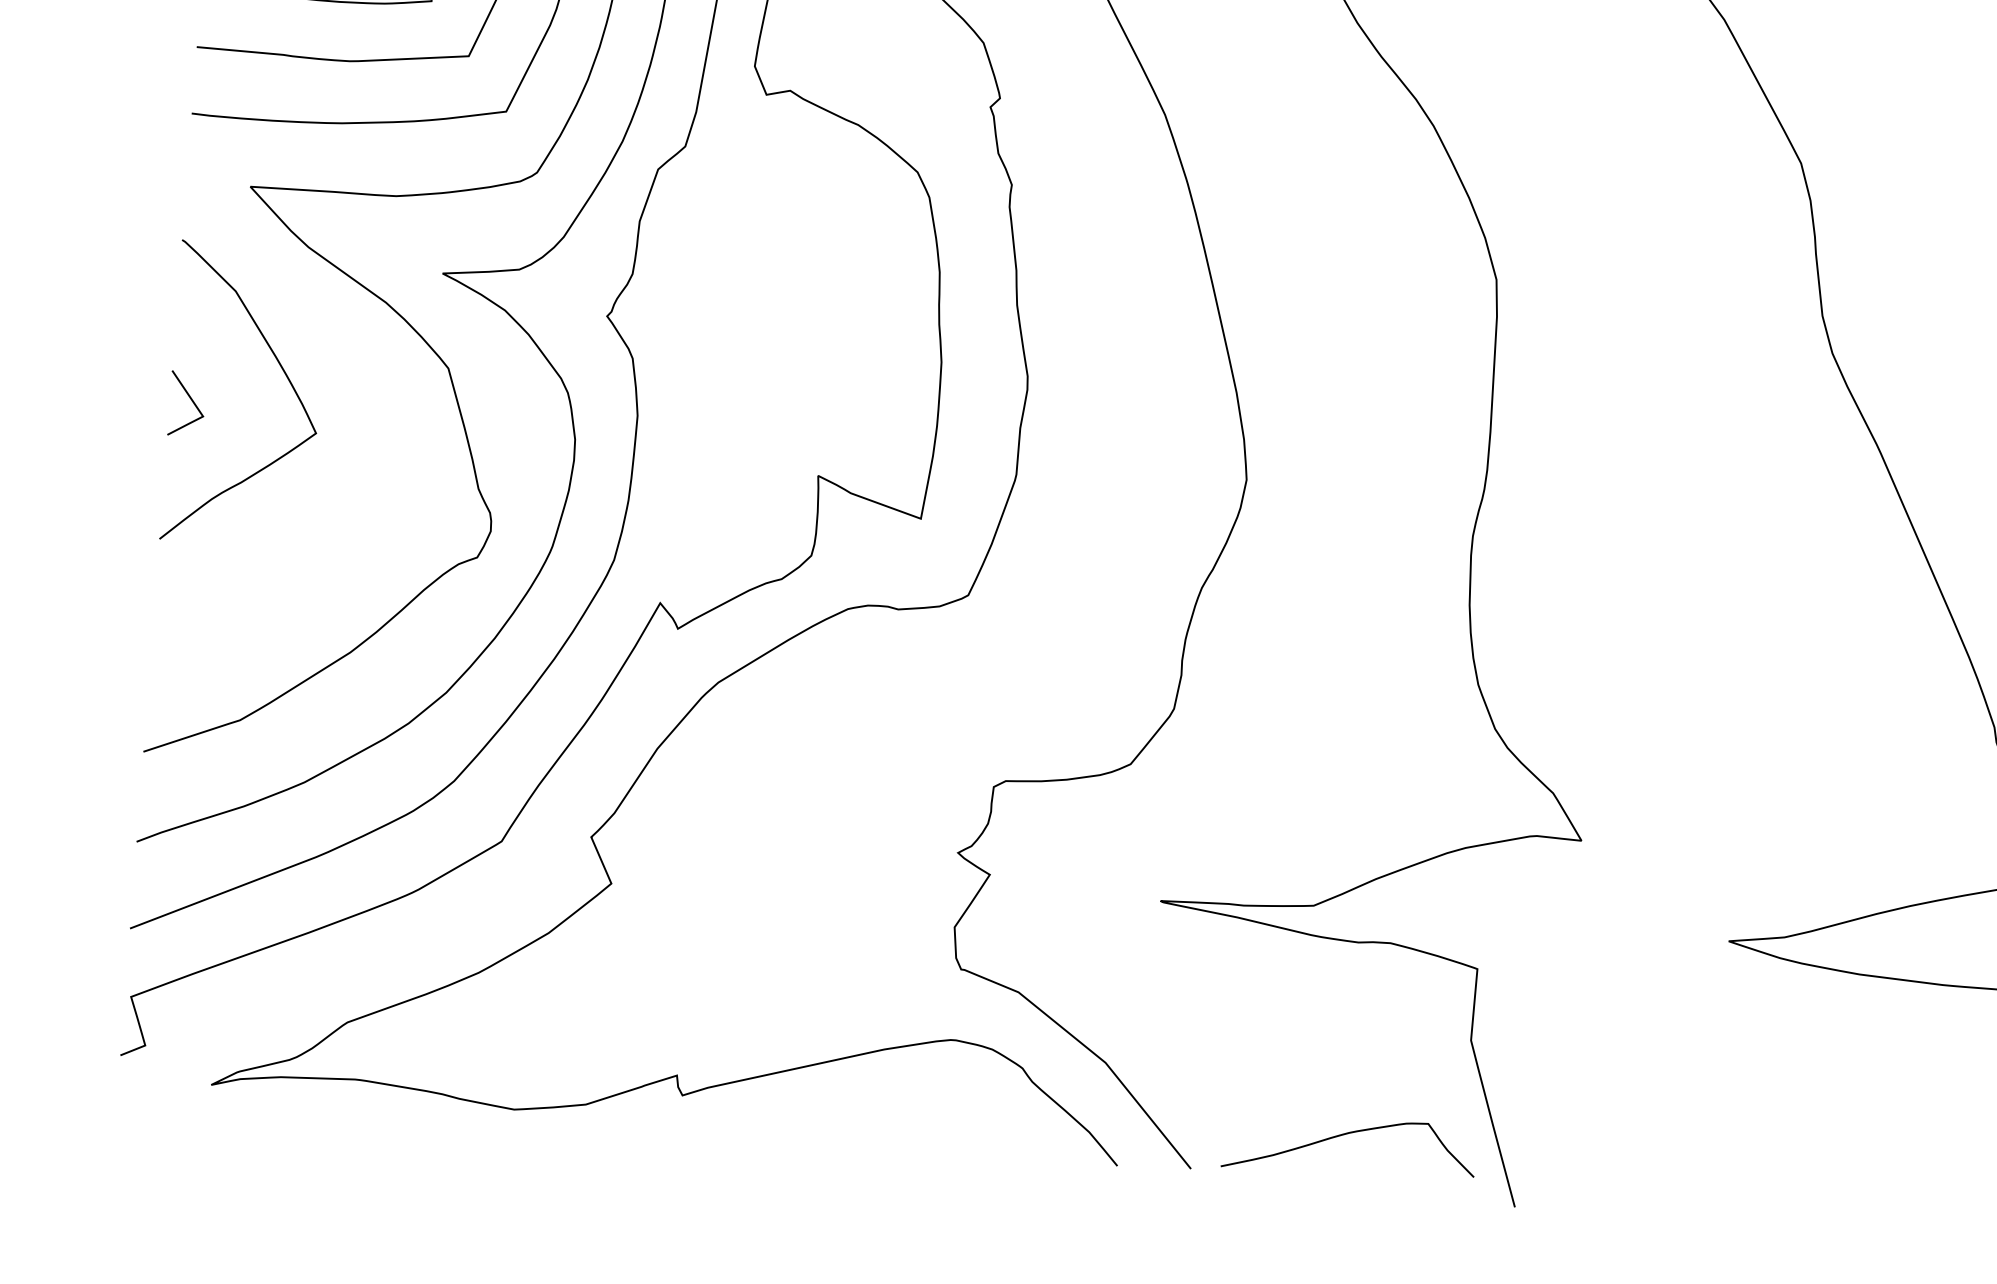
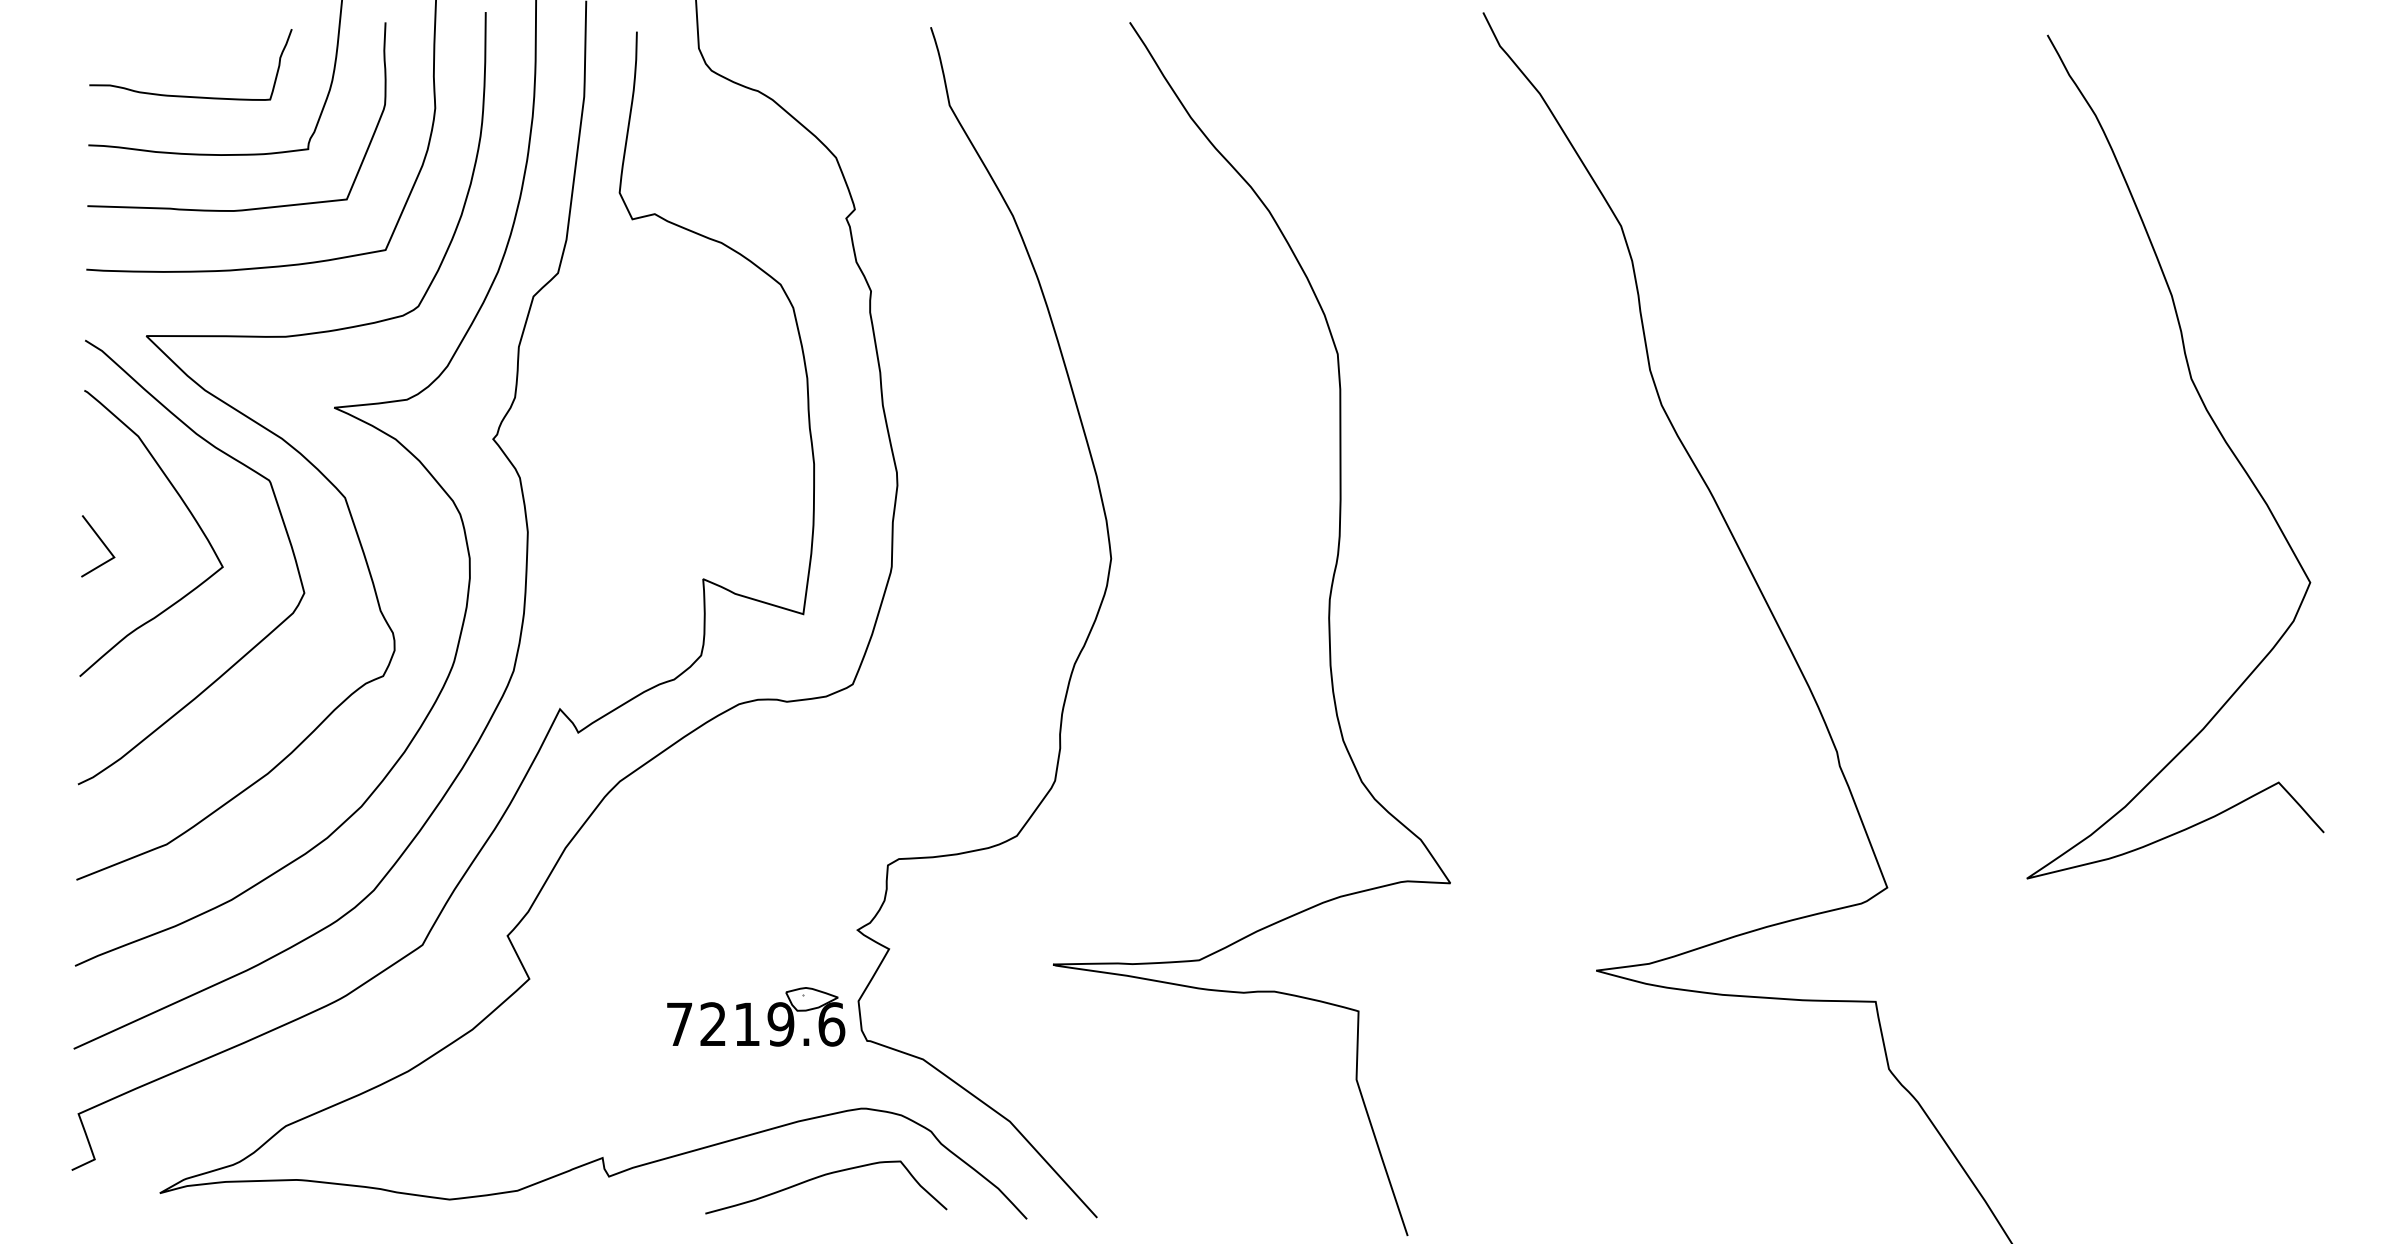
curve: (383, 400) -> (285, 531), added
part: (846, 937) -> (756, 1016), added
curve: (1346, 1134) -> (823, 1176), moved

